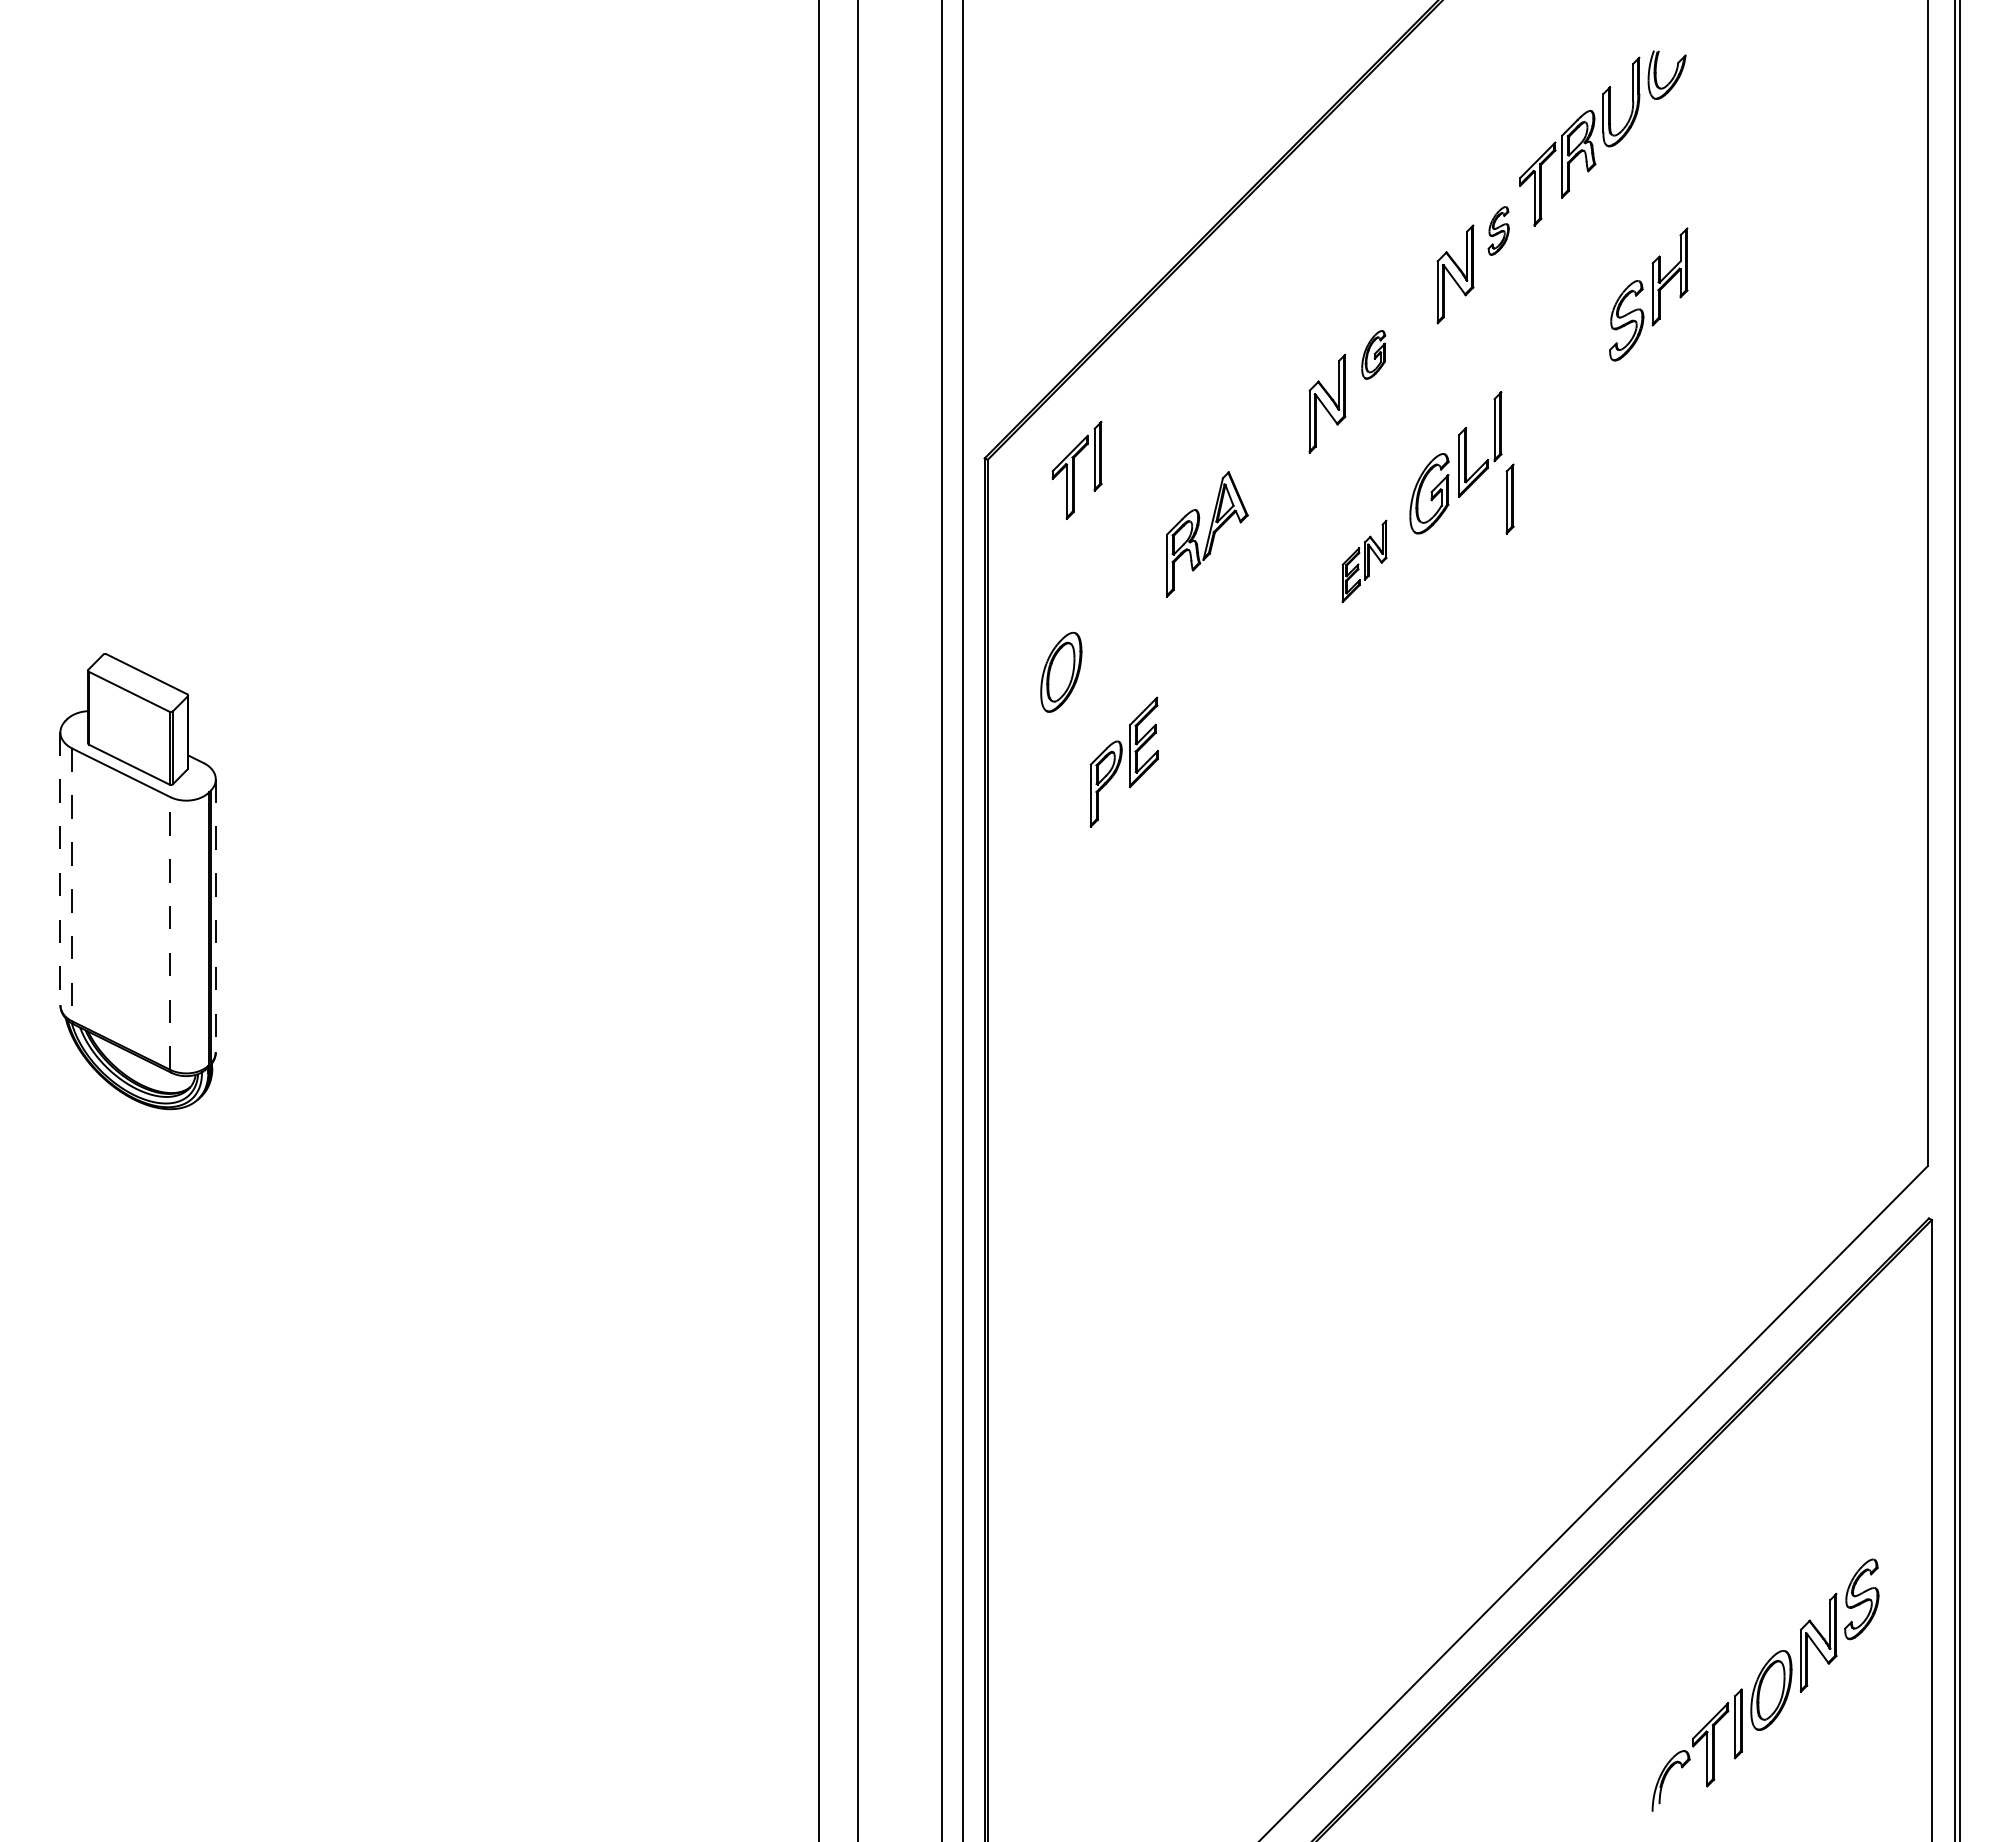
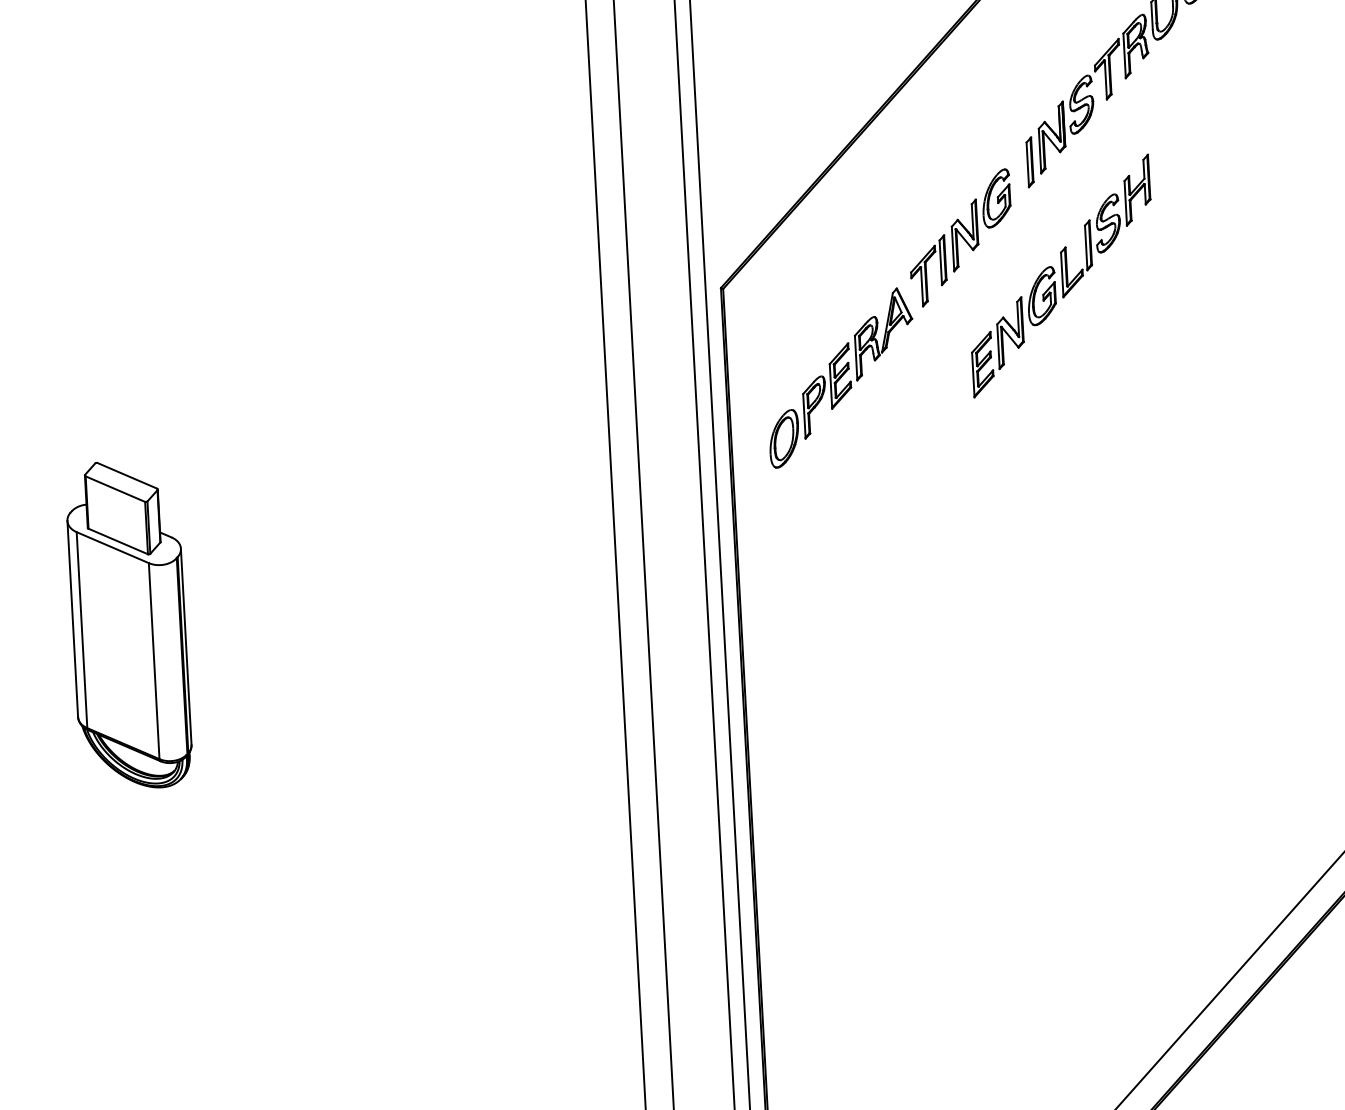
part: (1498, 230) -> (1081, 104), size x1.67
part: (1648, 294) -> (1122, 203), moved
part: (1373, 354) -> (996, 198), size x1.67
part: (1076, 470) -> (928, 271), moved
part: (1509, 498) -> (1029, 161), moved
part: (1364, 561) -> (997, 347), size x1.67
part: (1123, 761) -> (826, 390), moved
line: (60, 869) -> (72, 619), dashed -> solid
line: (72, 885) -> (82, 630), dashed -> solid
line: (215, 916) -> (186, 647), dashed -> solid
line: (170, 932) -> (154, 660), dashed -> solid

